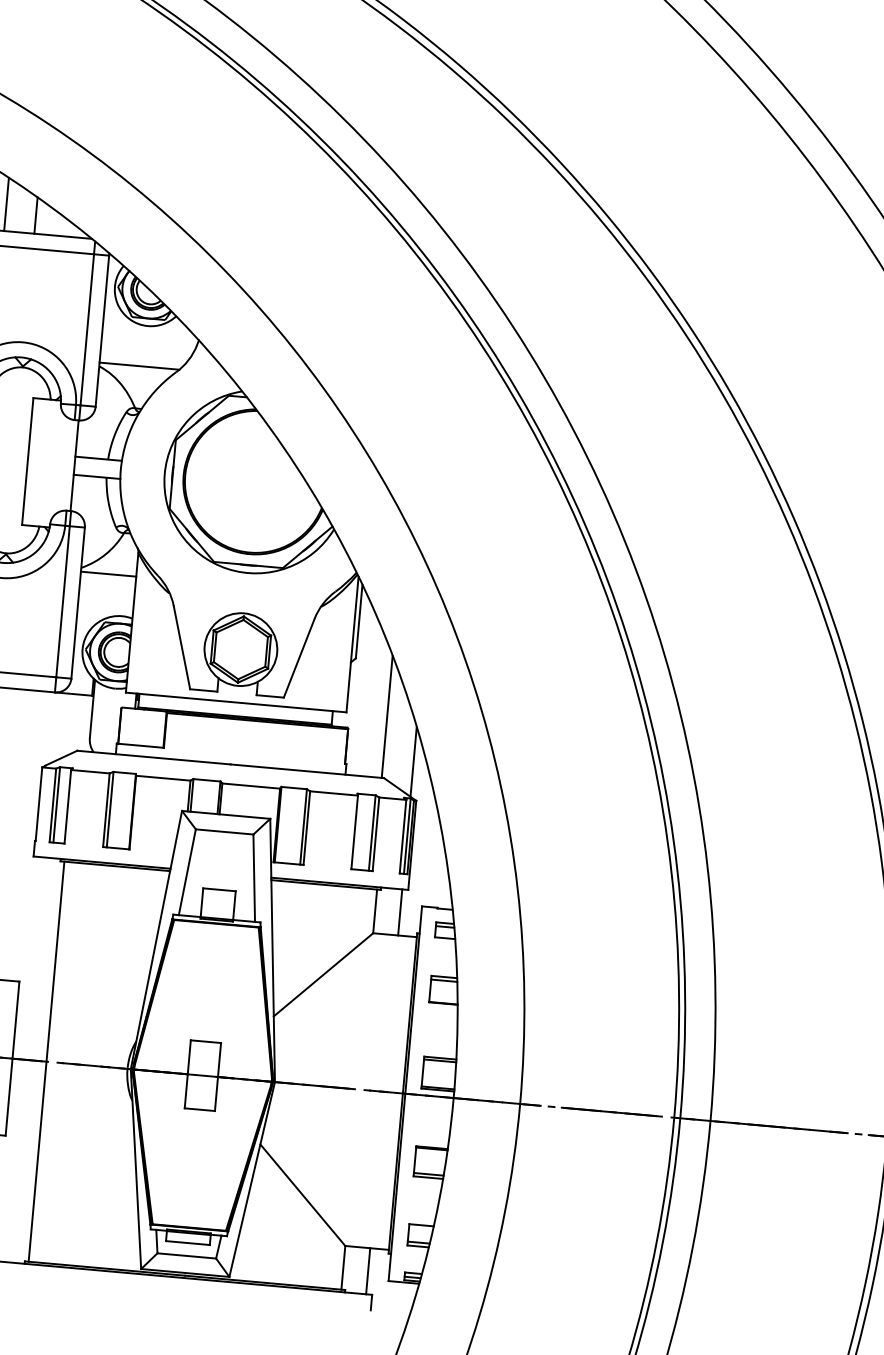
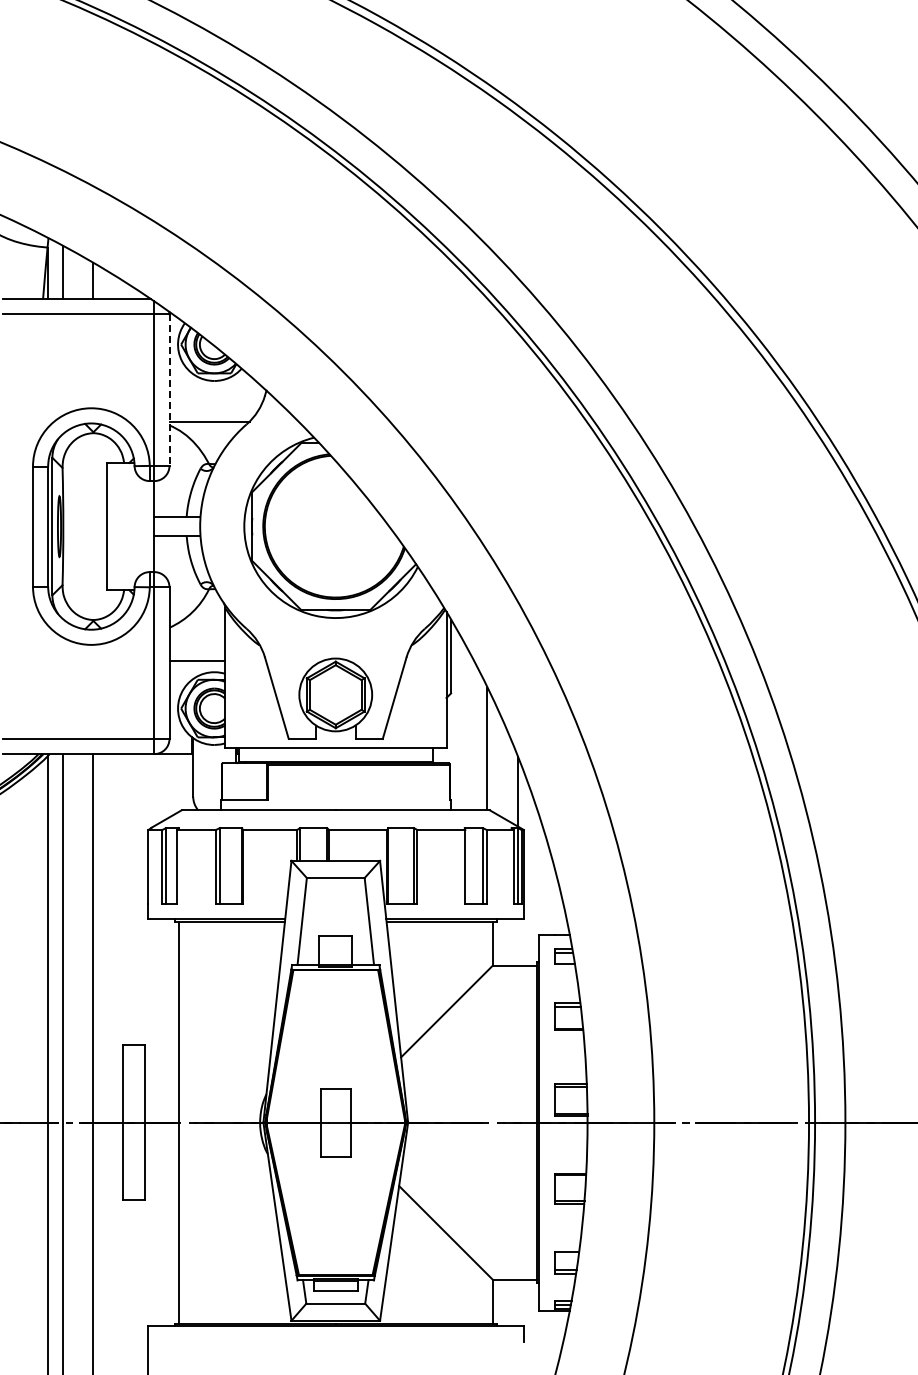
line: (102, 331) -> (169, 390), solid -> dashed
line: (108, 574) -> (197, 660), moved
line: (399, 912) -> (517, 942), removed
line: (367, 1270) -> (517, 1302), removed

